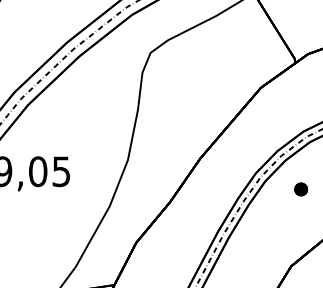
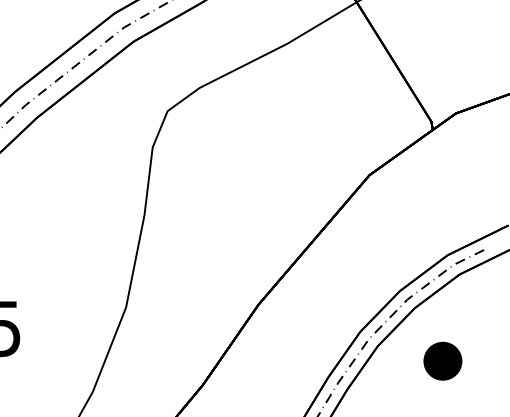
part: (301, 189) -> (443, 361), size x1.6

